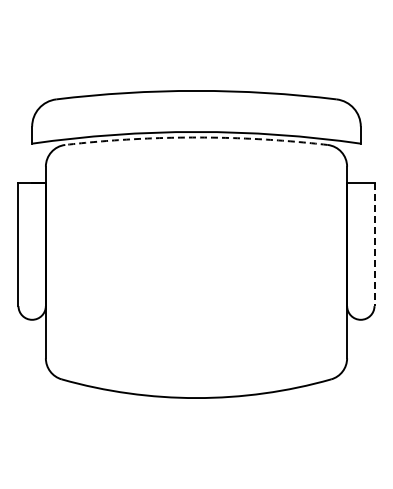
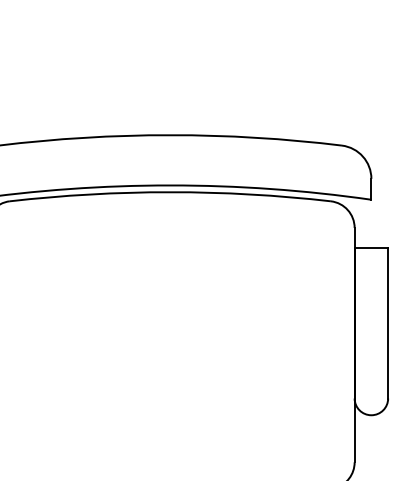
arc: (196, 137) -> (170, 192), dashed -> solid
line: (374, 244) -> (388, 323), dashed -> solid

